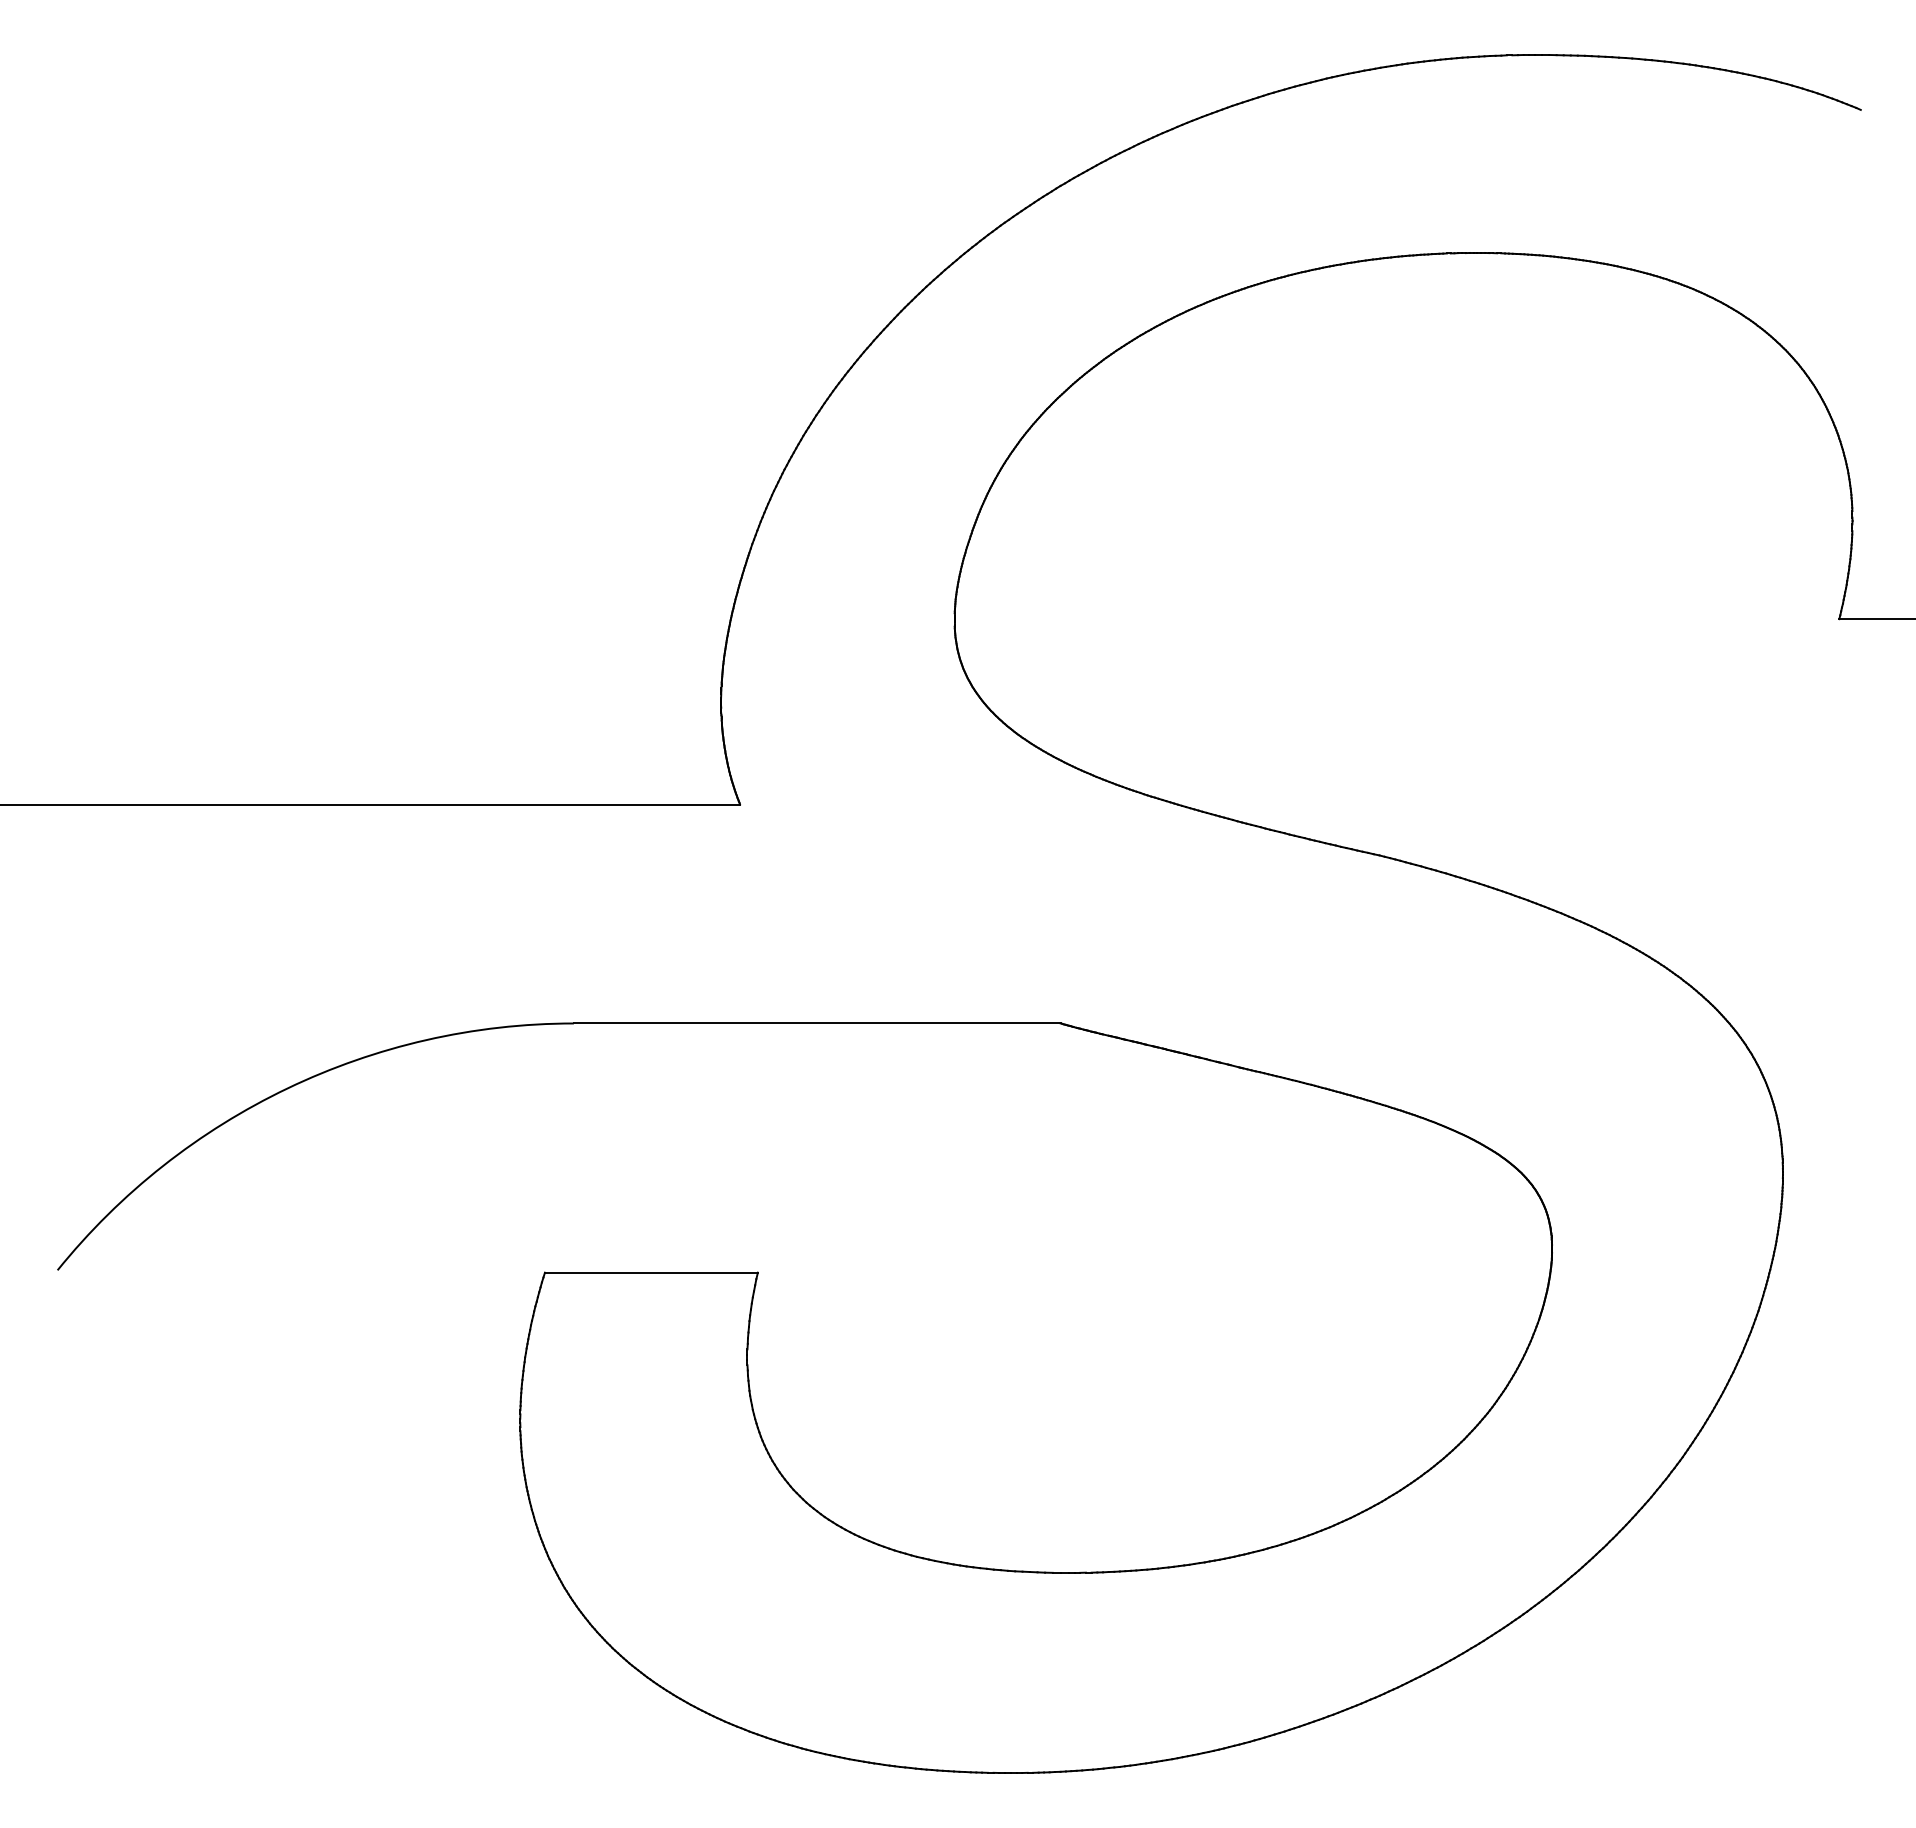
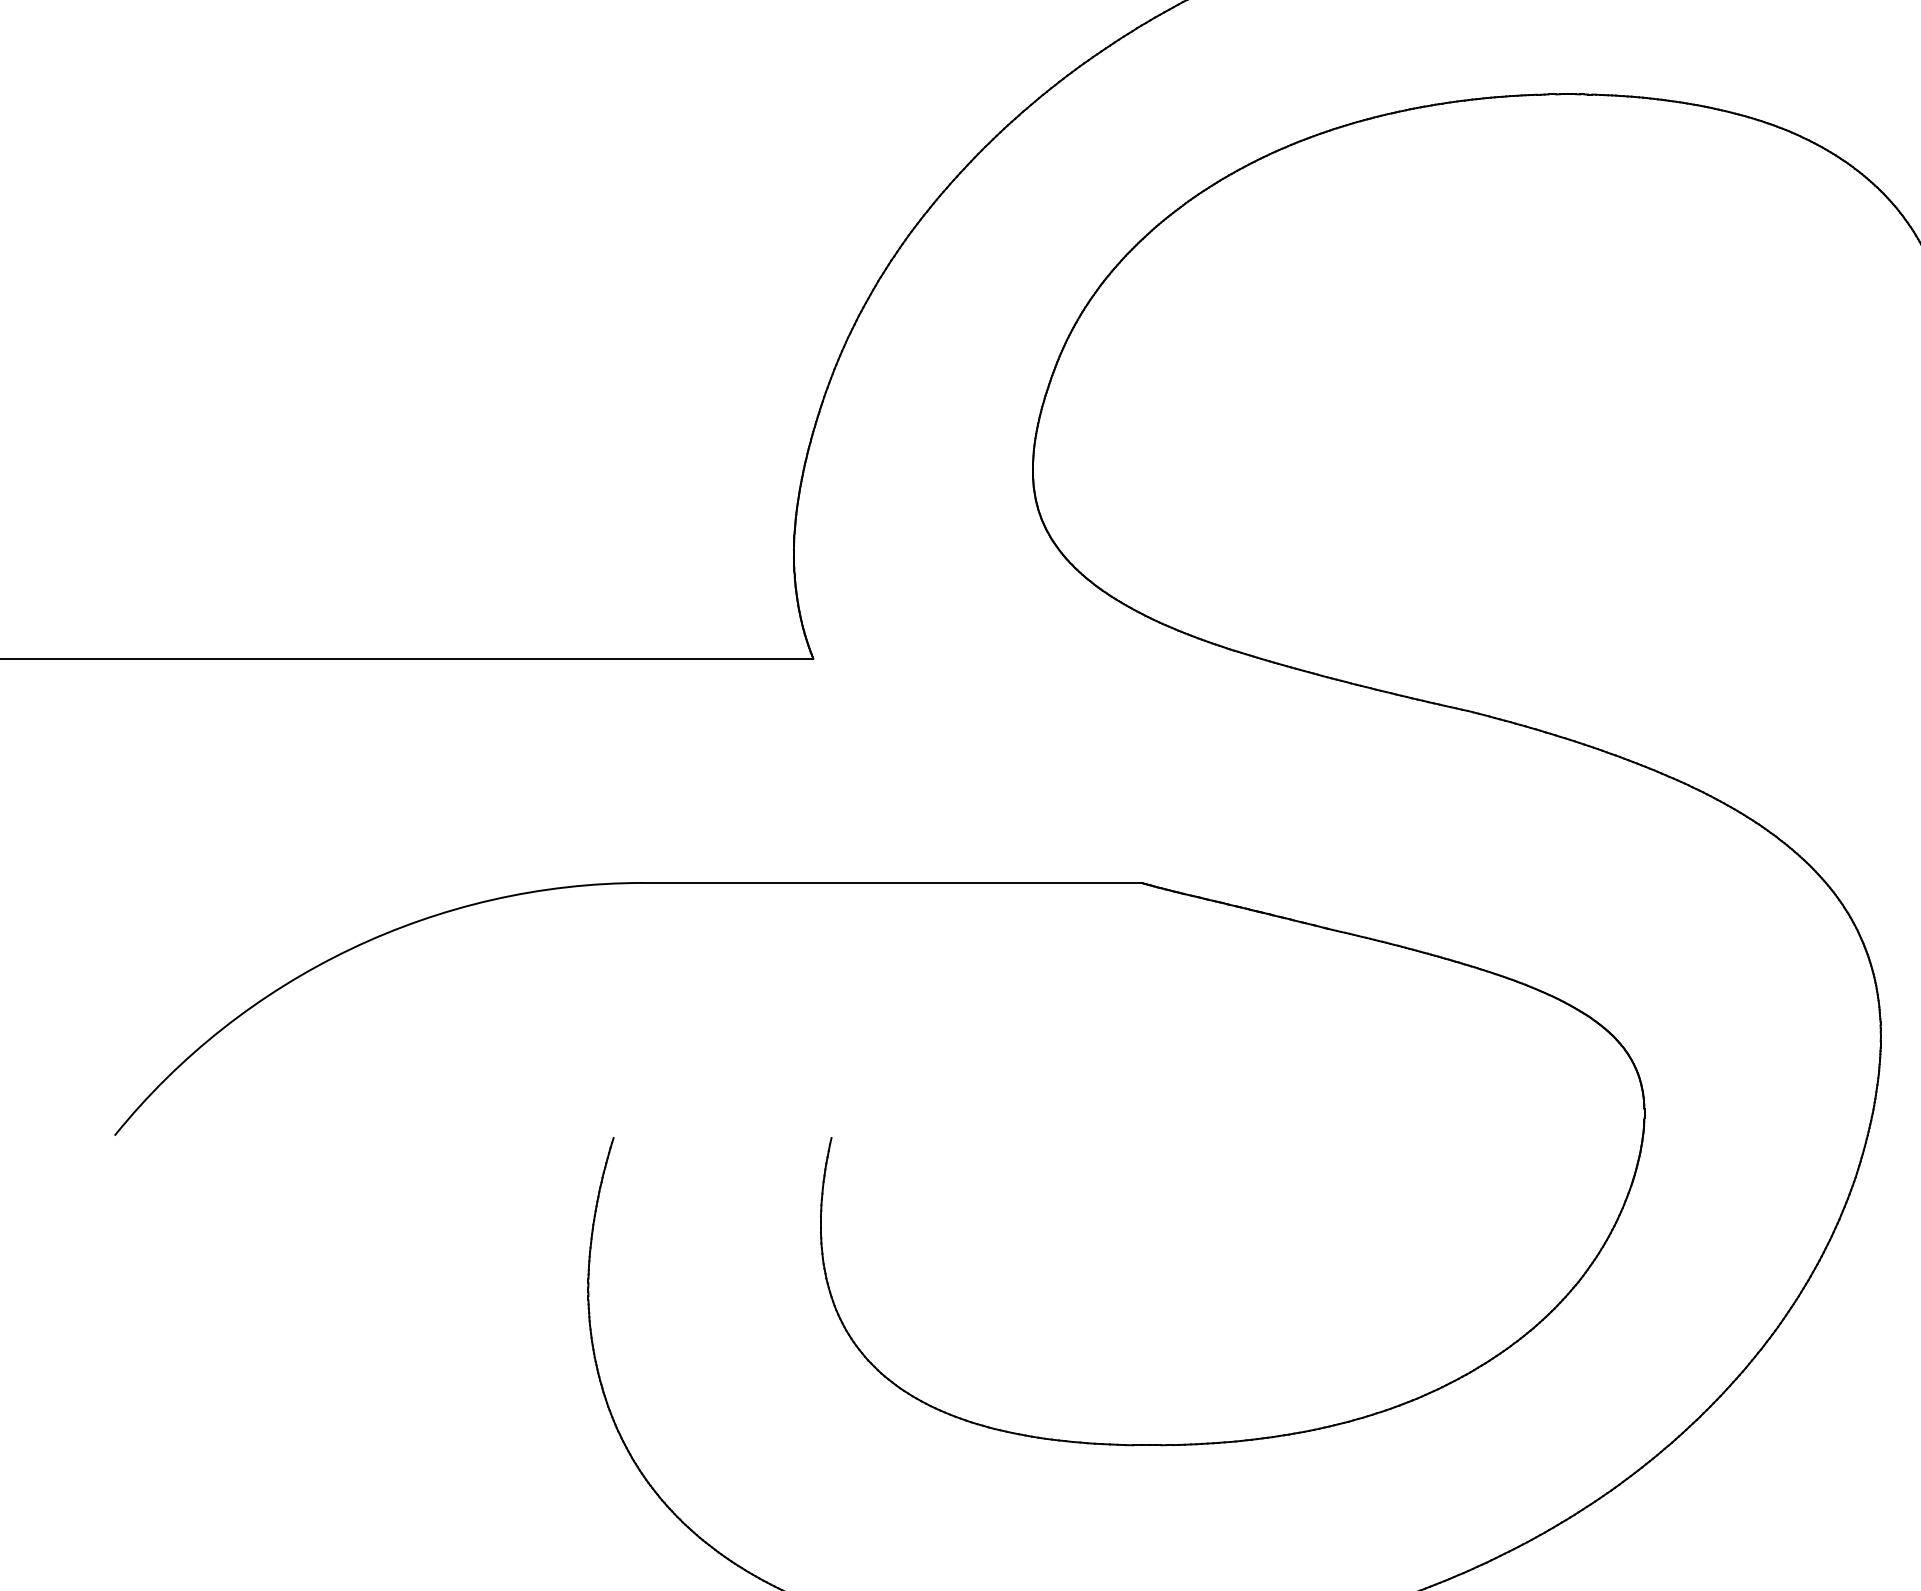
line: (650, 1272) -> (721, 1137), removed

